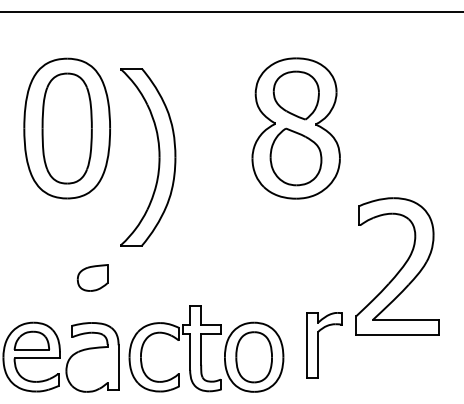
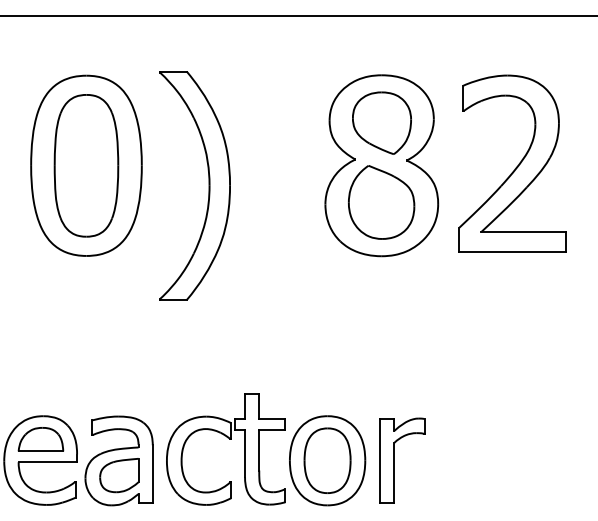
part: (158, 157) -> (208, 185), moved
part: (397, 266) -> (512, 163), moved
part: (92, 277) -> (119, 475), moved
part: (318, 345) -> (394, 460), moved

